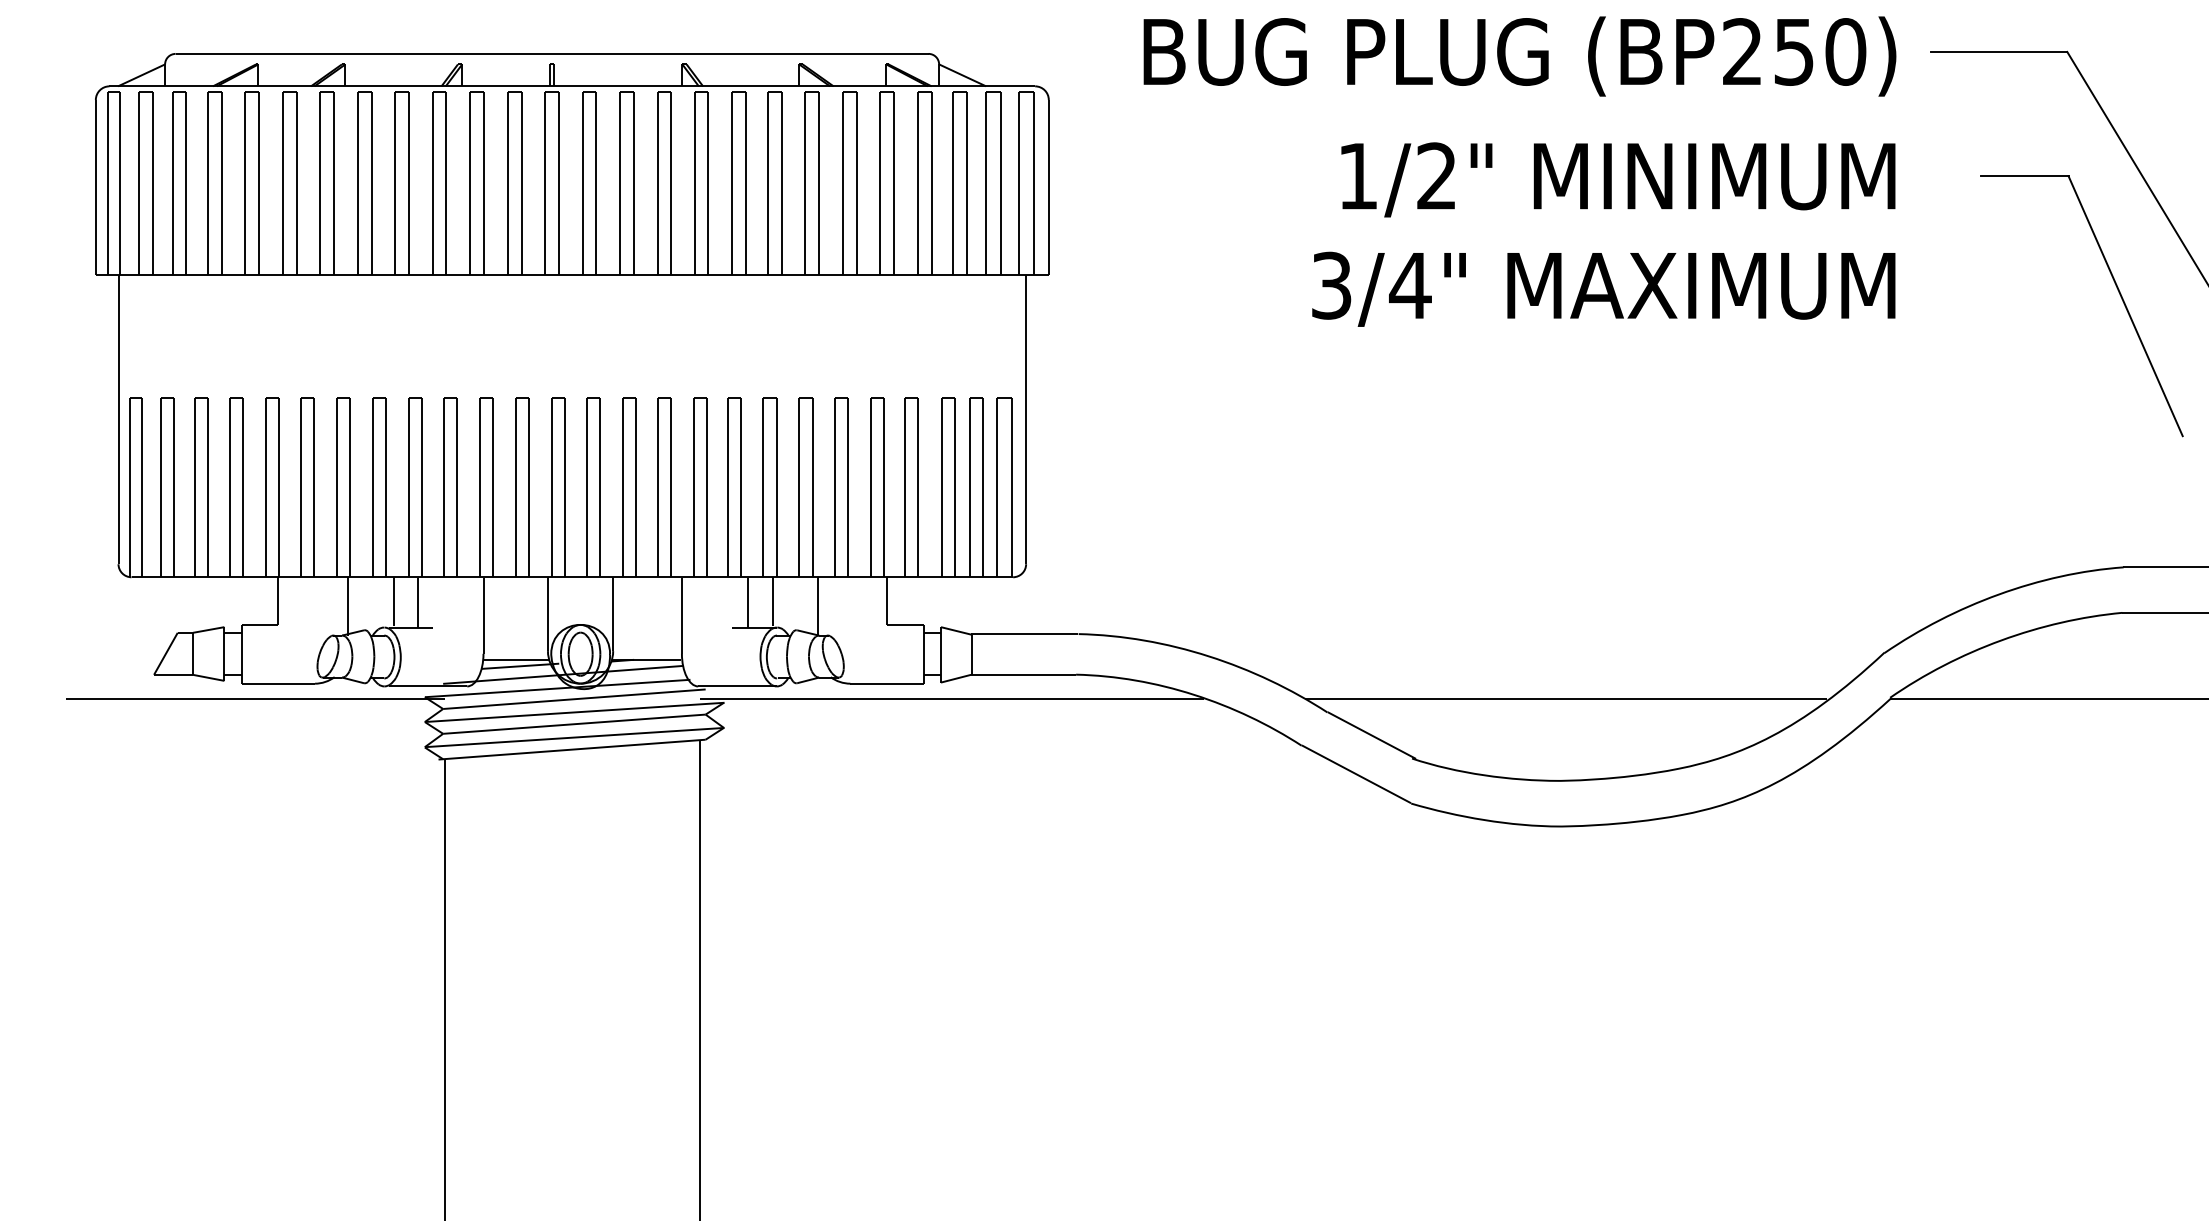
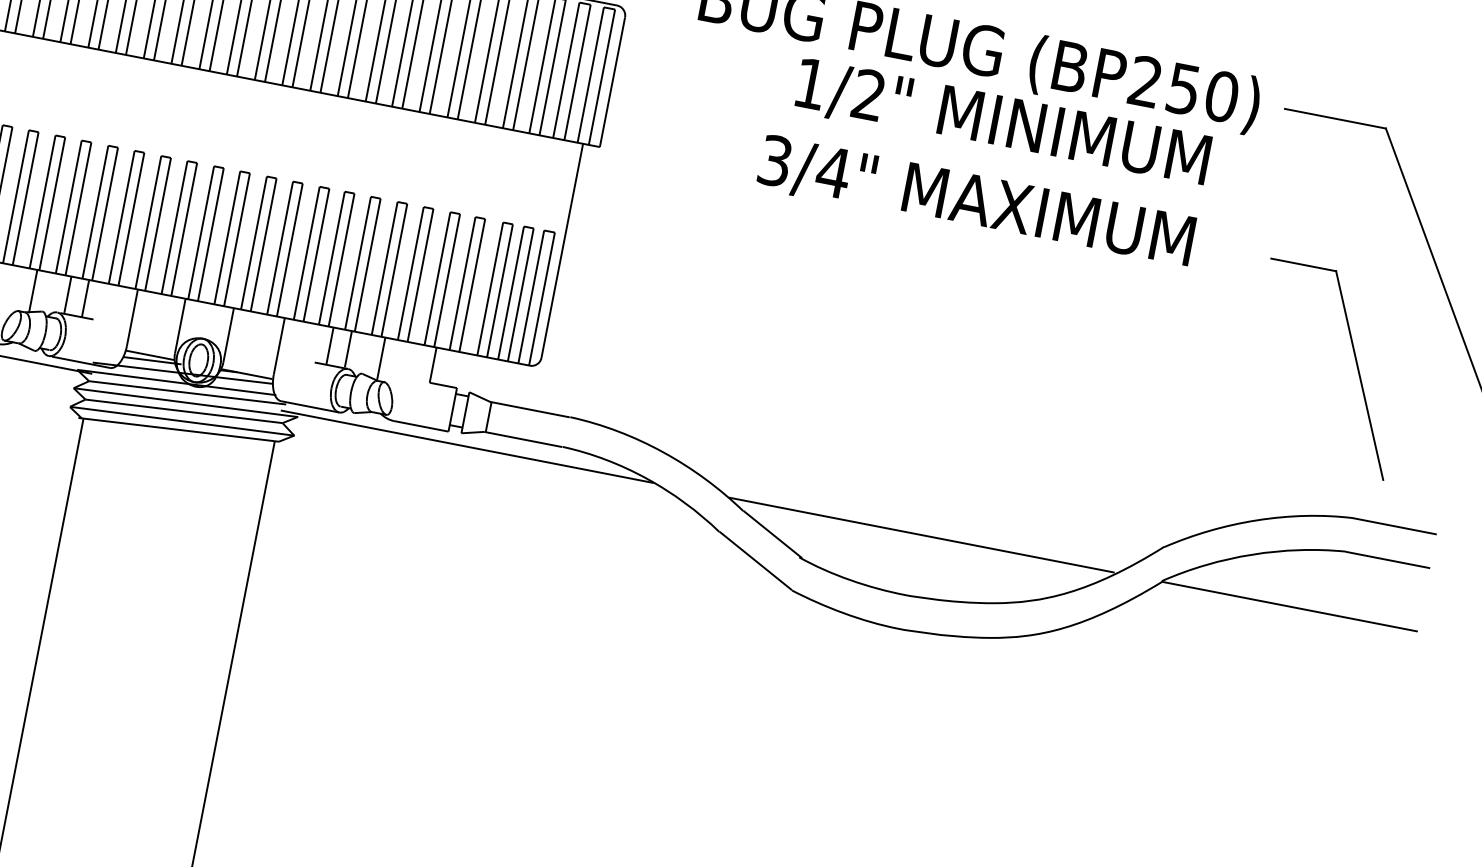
text: (1603, 234) -> (983, 162), moved
part: (2116, 288) -> (1355, 361), moved

